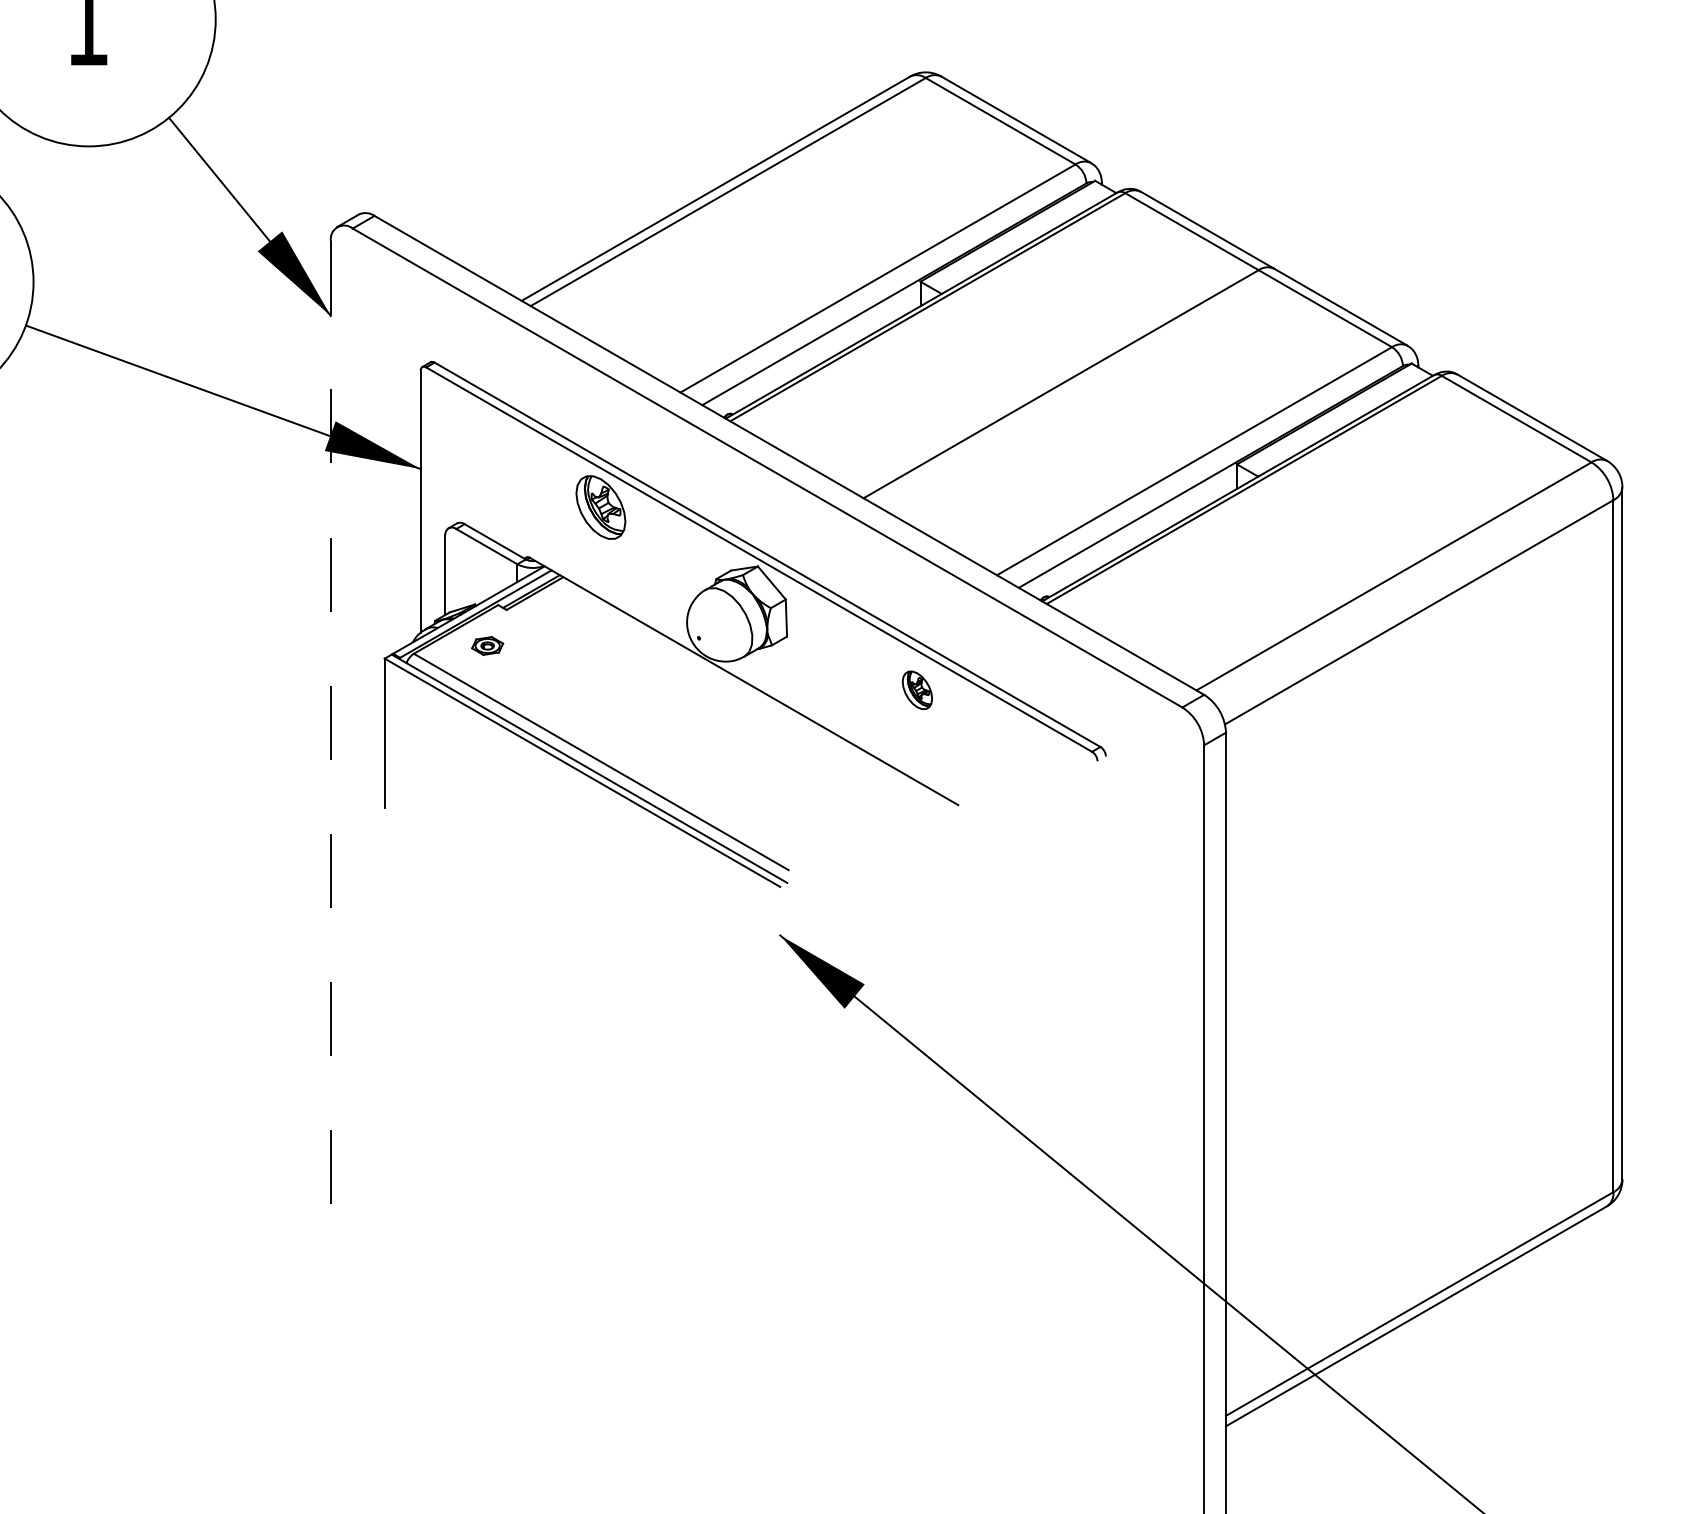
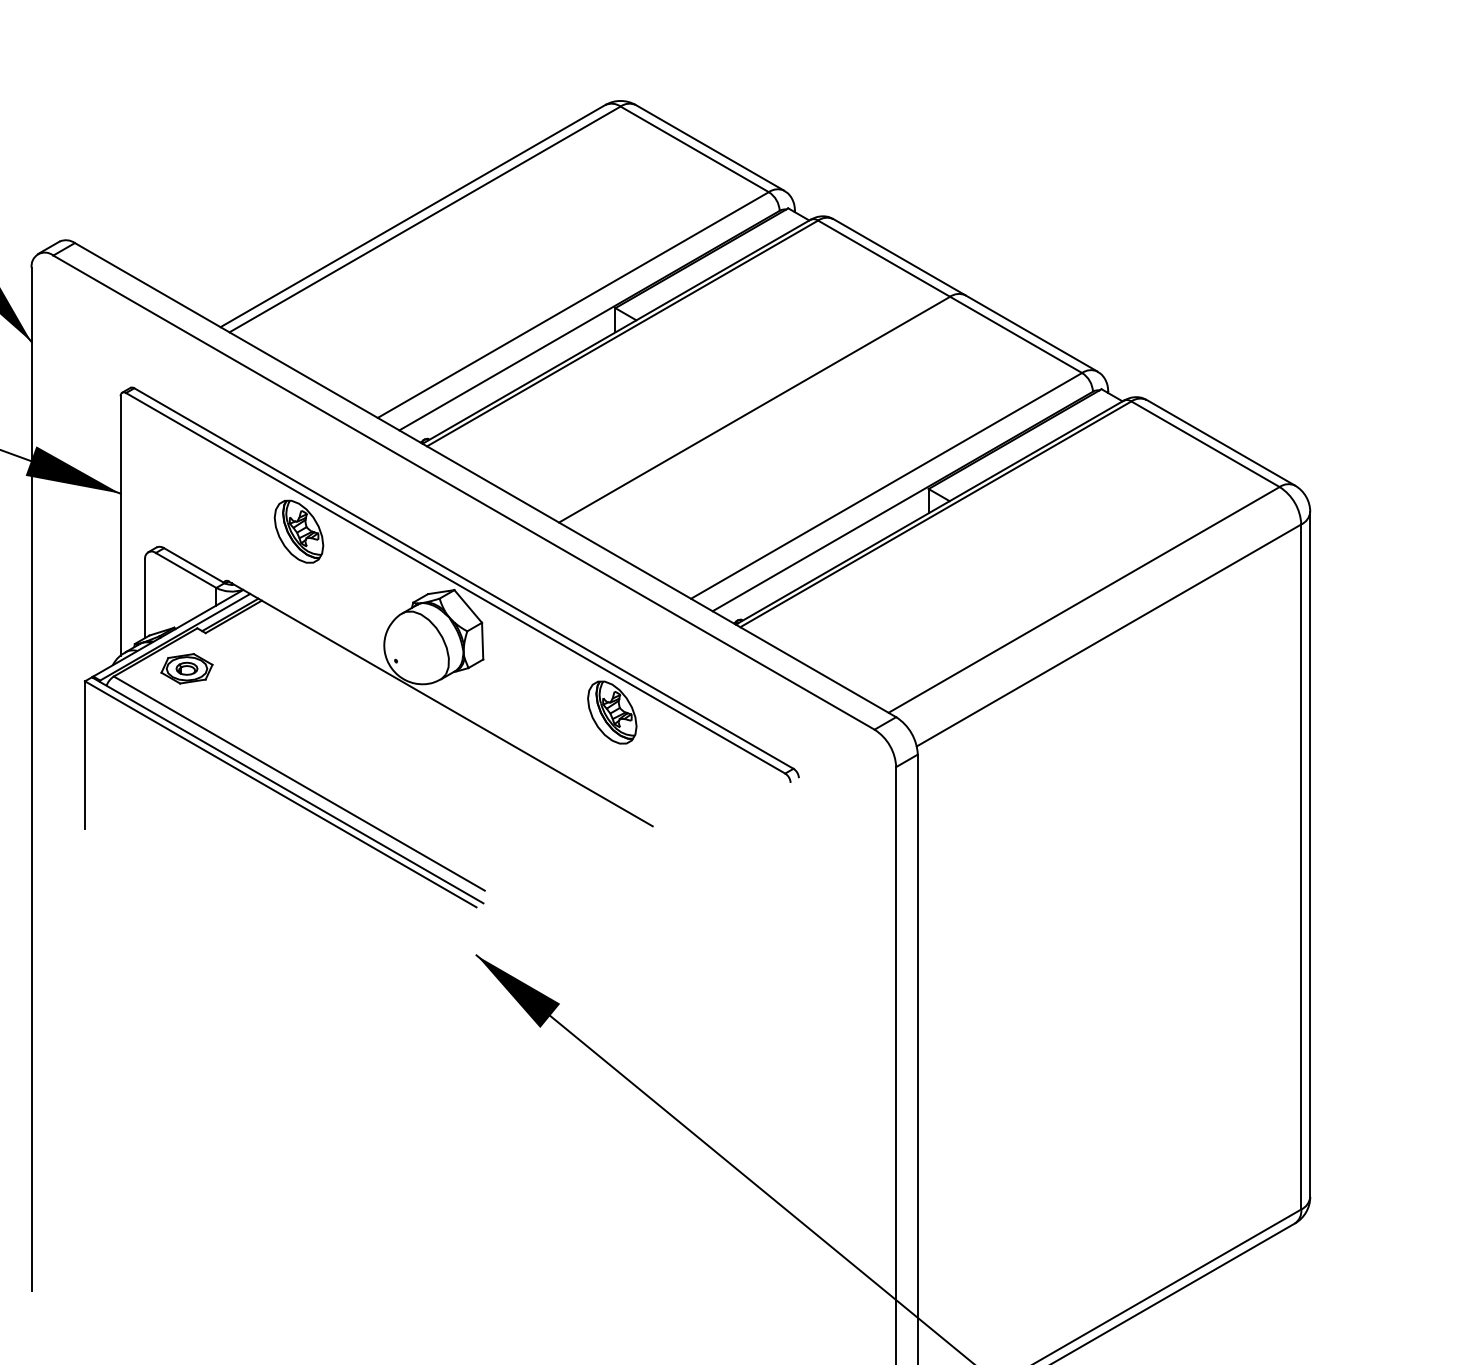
part: (487, 645) -> (186, 668), size x1.67
part: (917, 690) -> (612, 712), size x1.67
line: (330, 757) -> (31, 779), dashed -> solid

